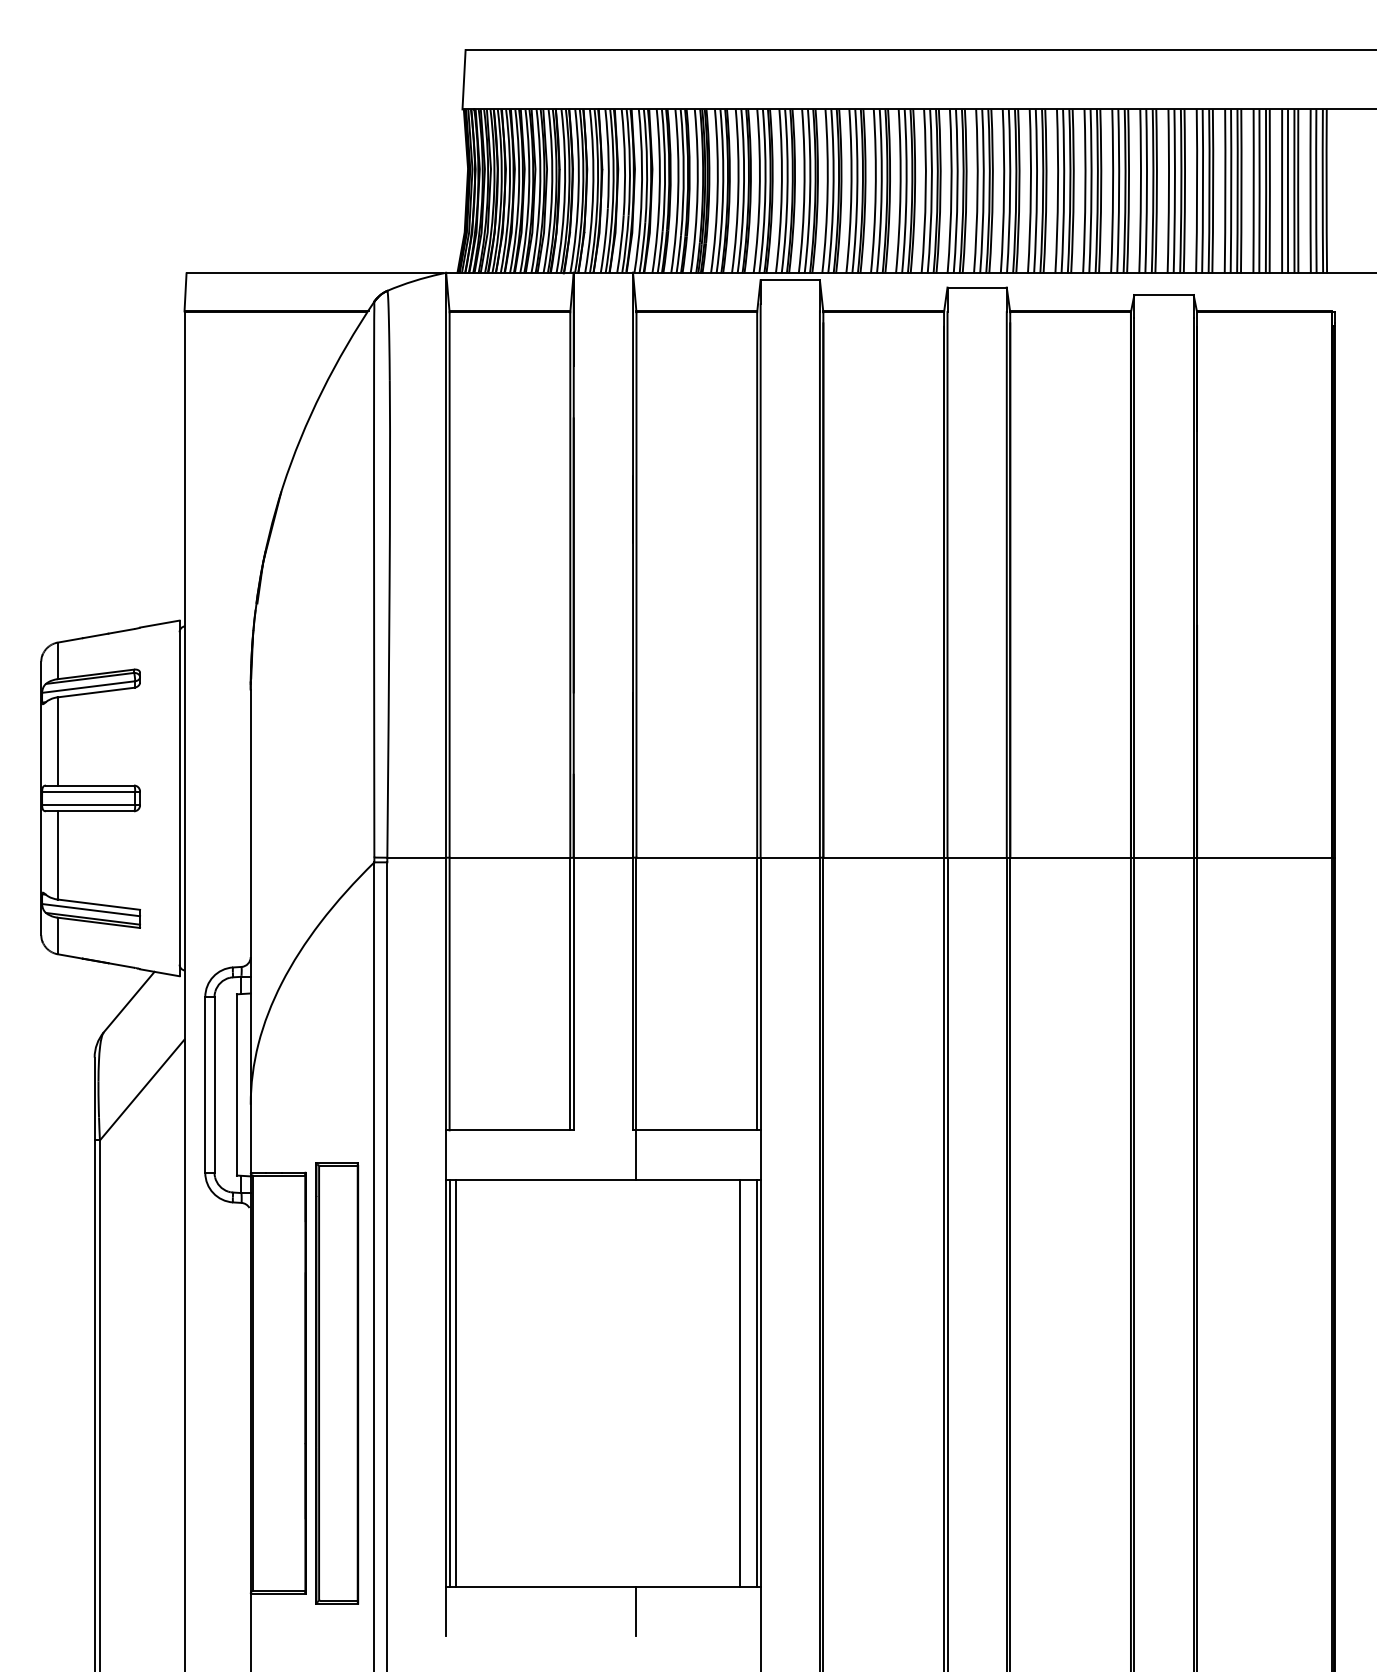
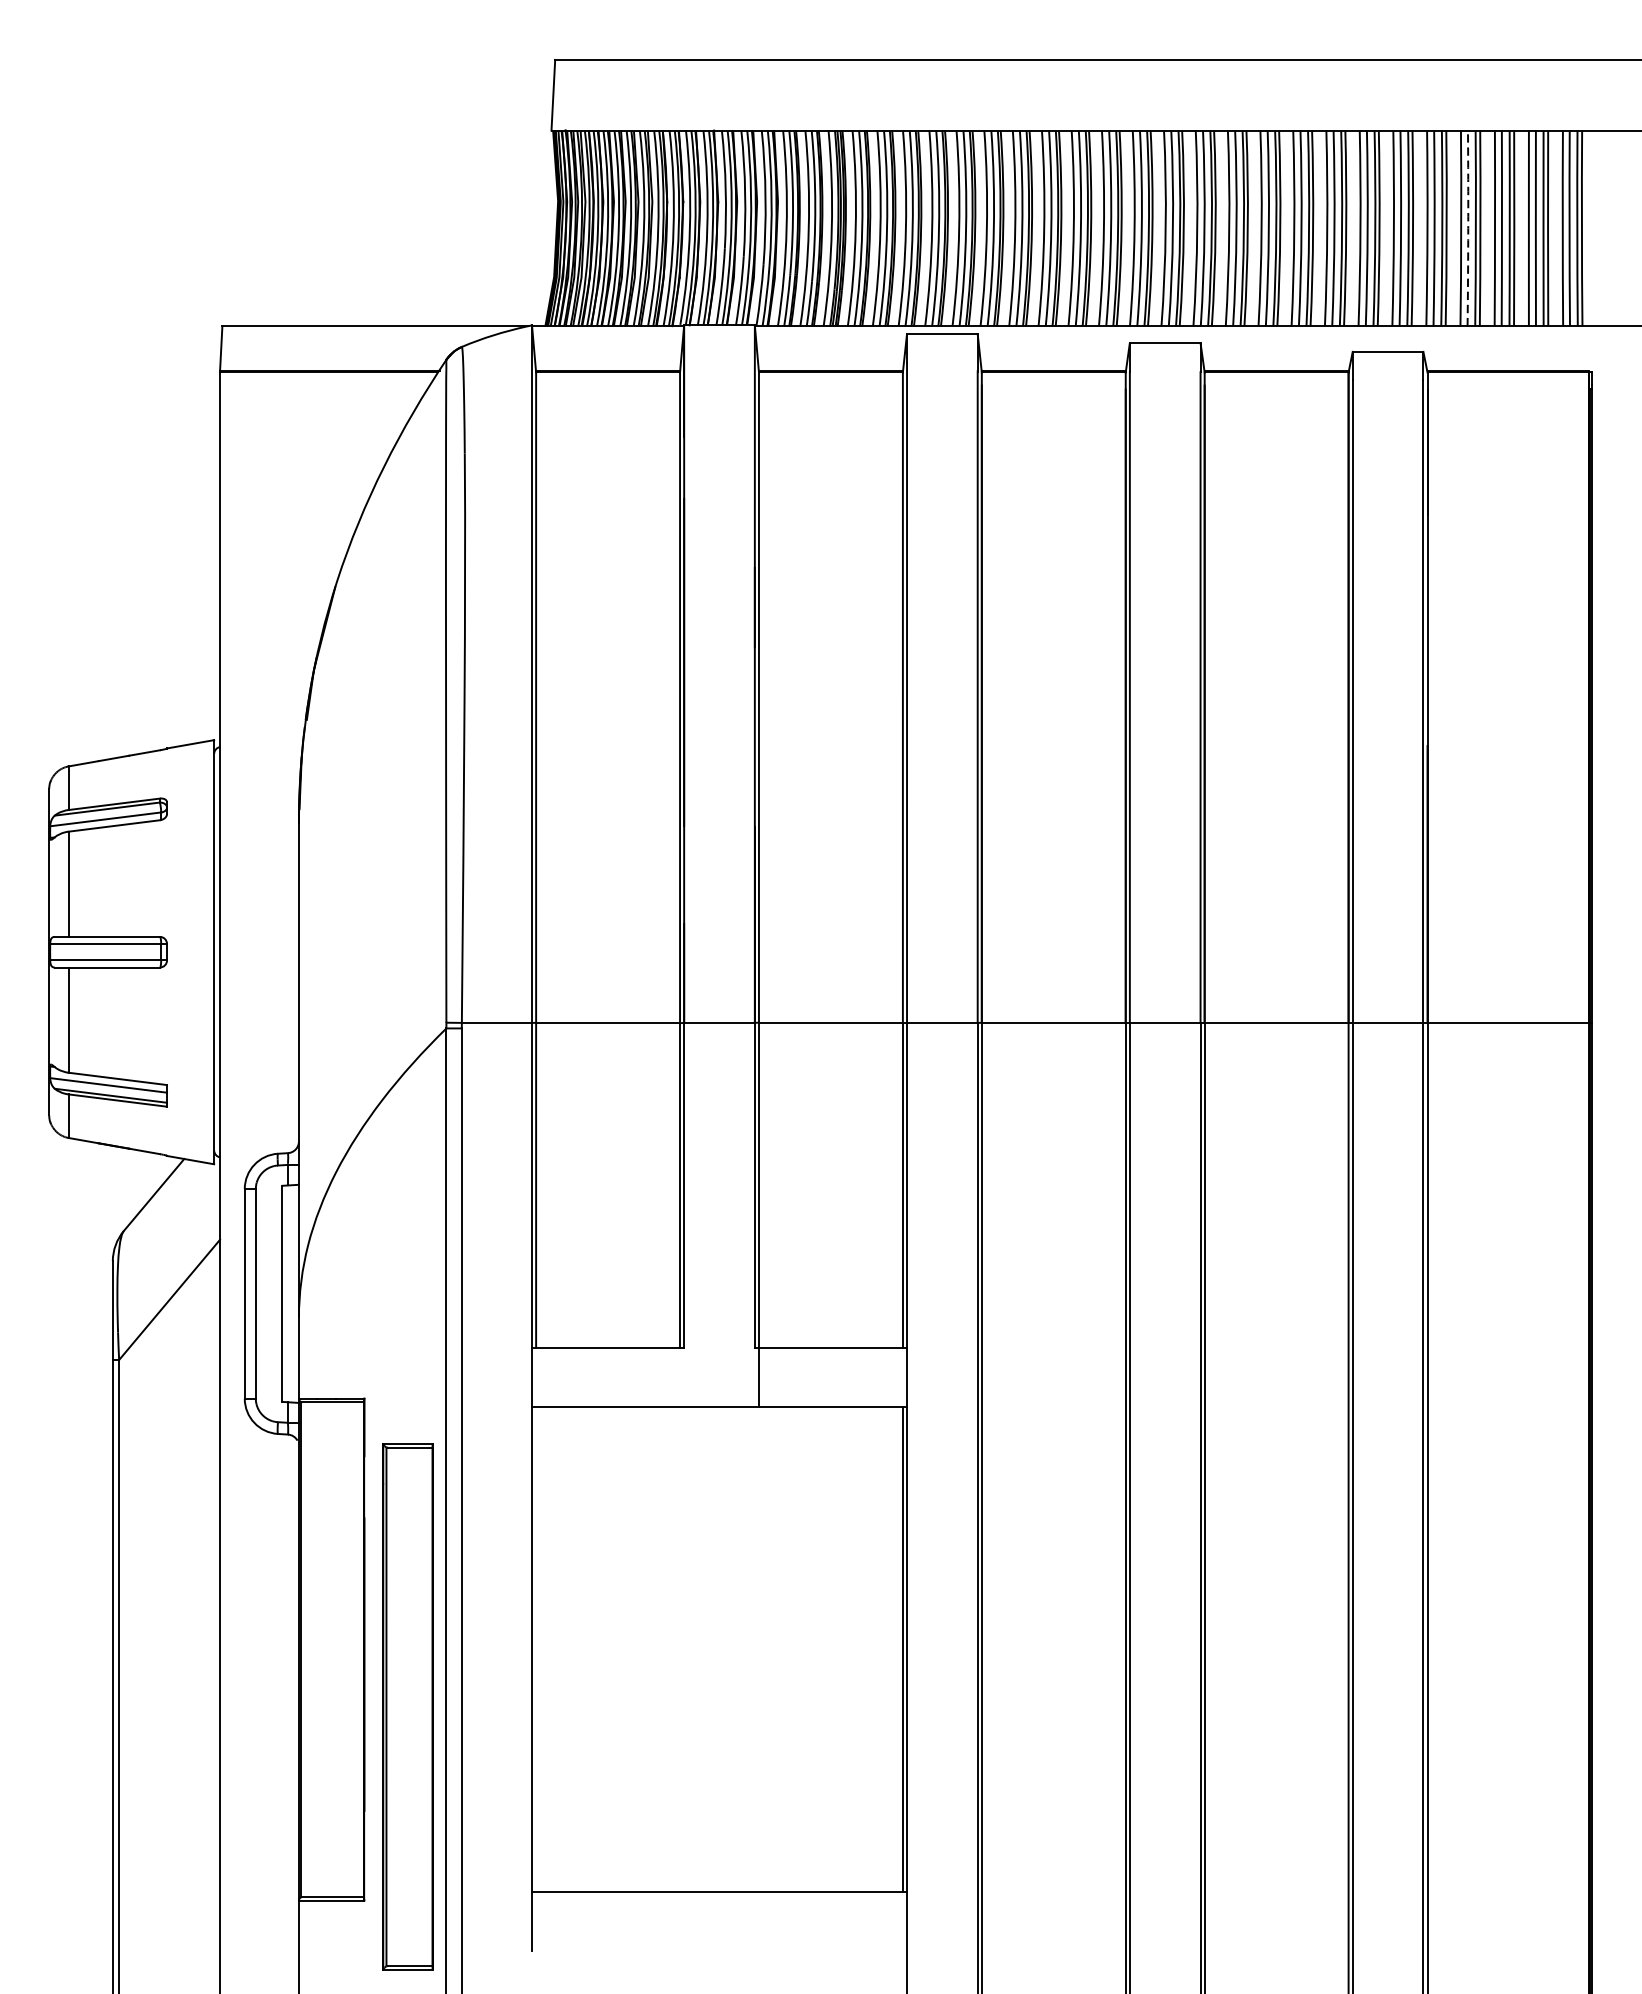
arc: (1231, 191) -> (1468, 228), solid -> dashed
line: (449, 1382) -> (535, 1648), removed
line: (455, 1382) -> (543, 1648), removed
line: (740, 1382) -> (883, 1648), removed
part: (337, 1383) -> (408, 1707), moved
line: (636, 1611) -> (758, 1921), removed

